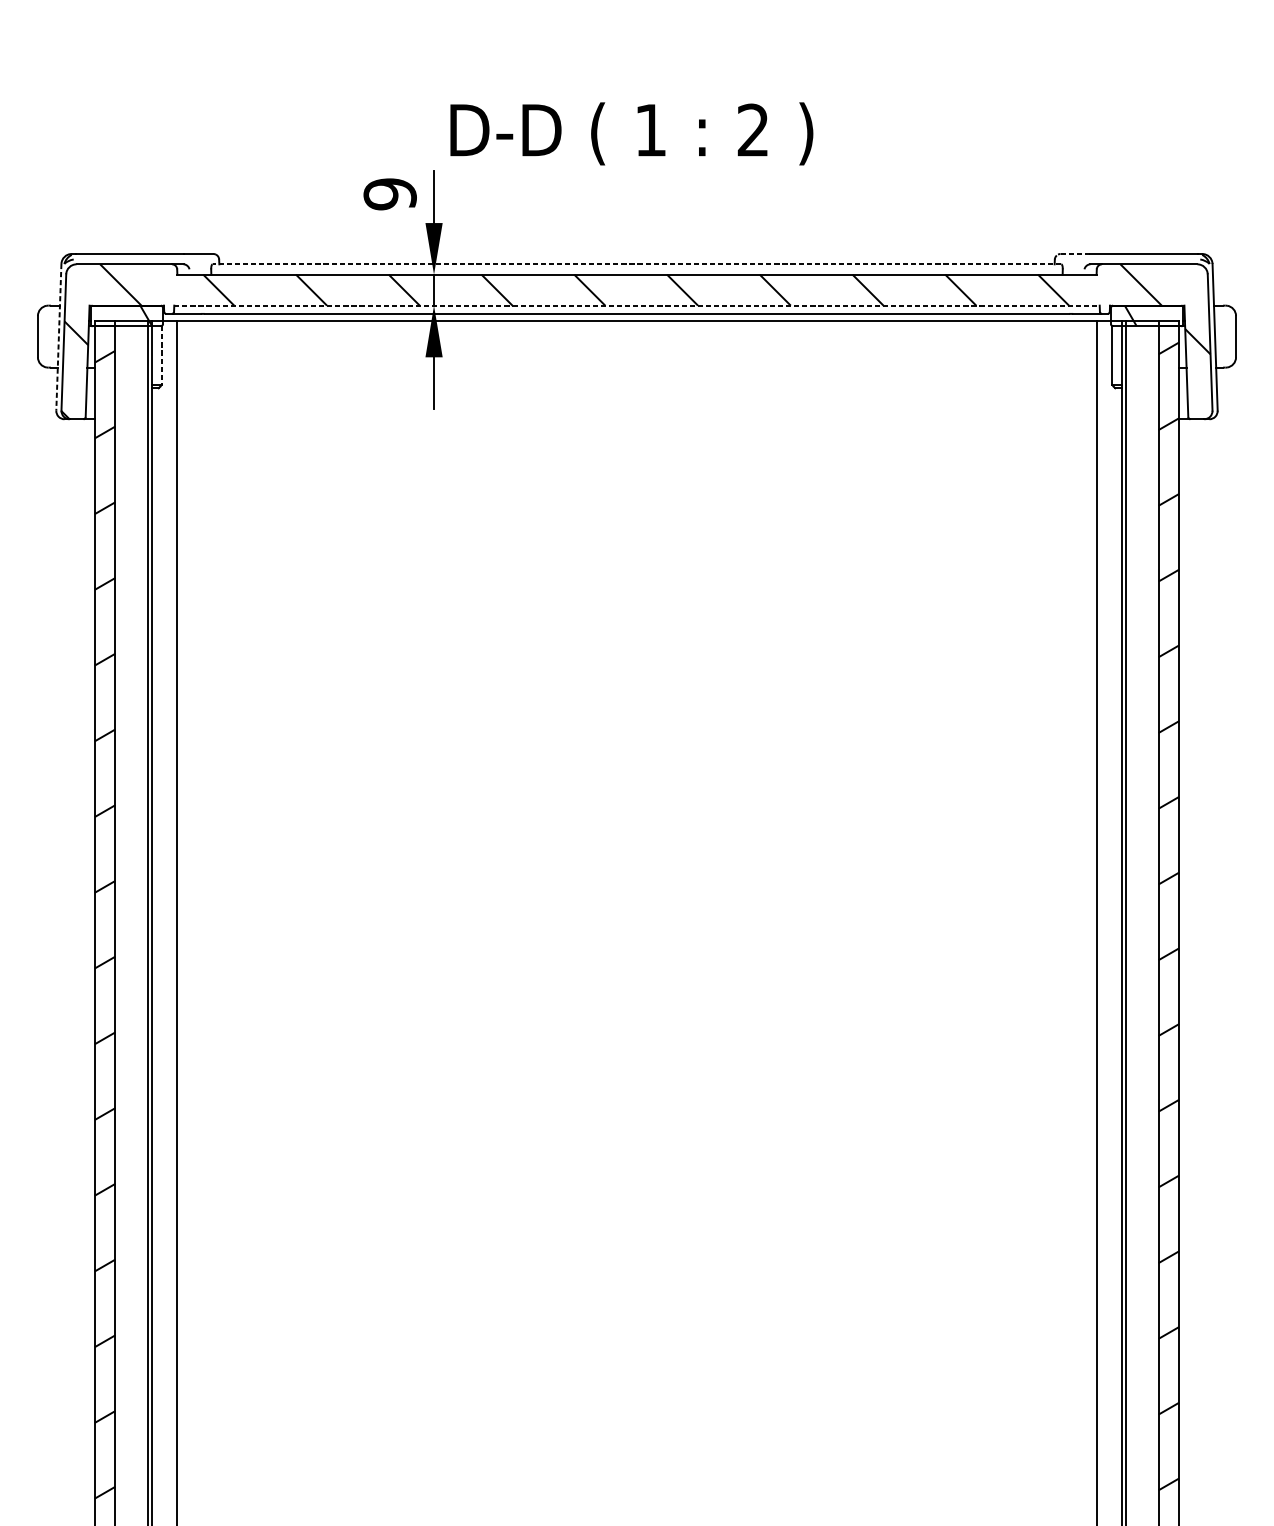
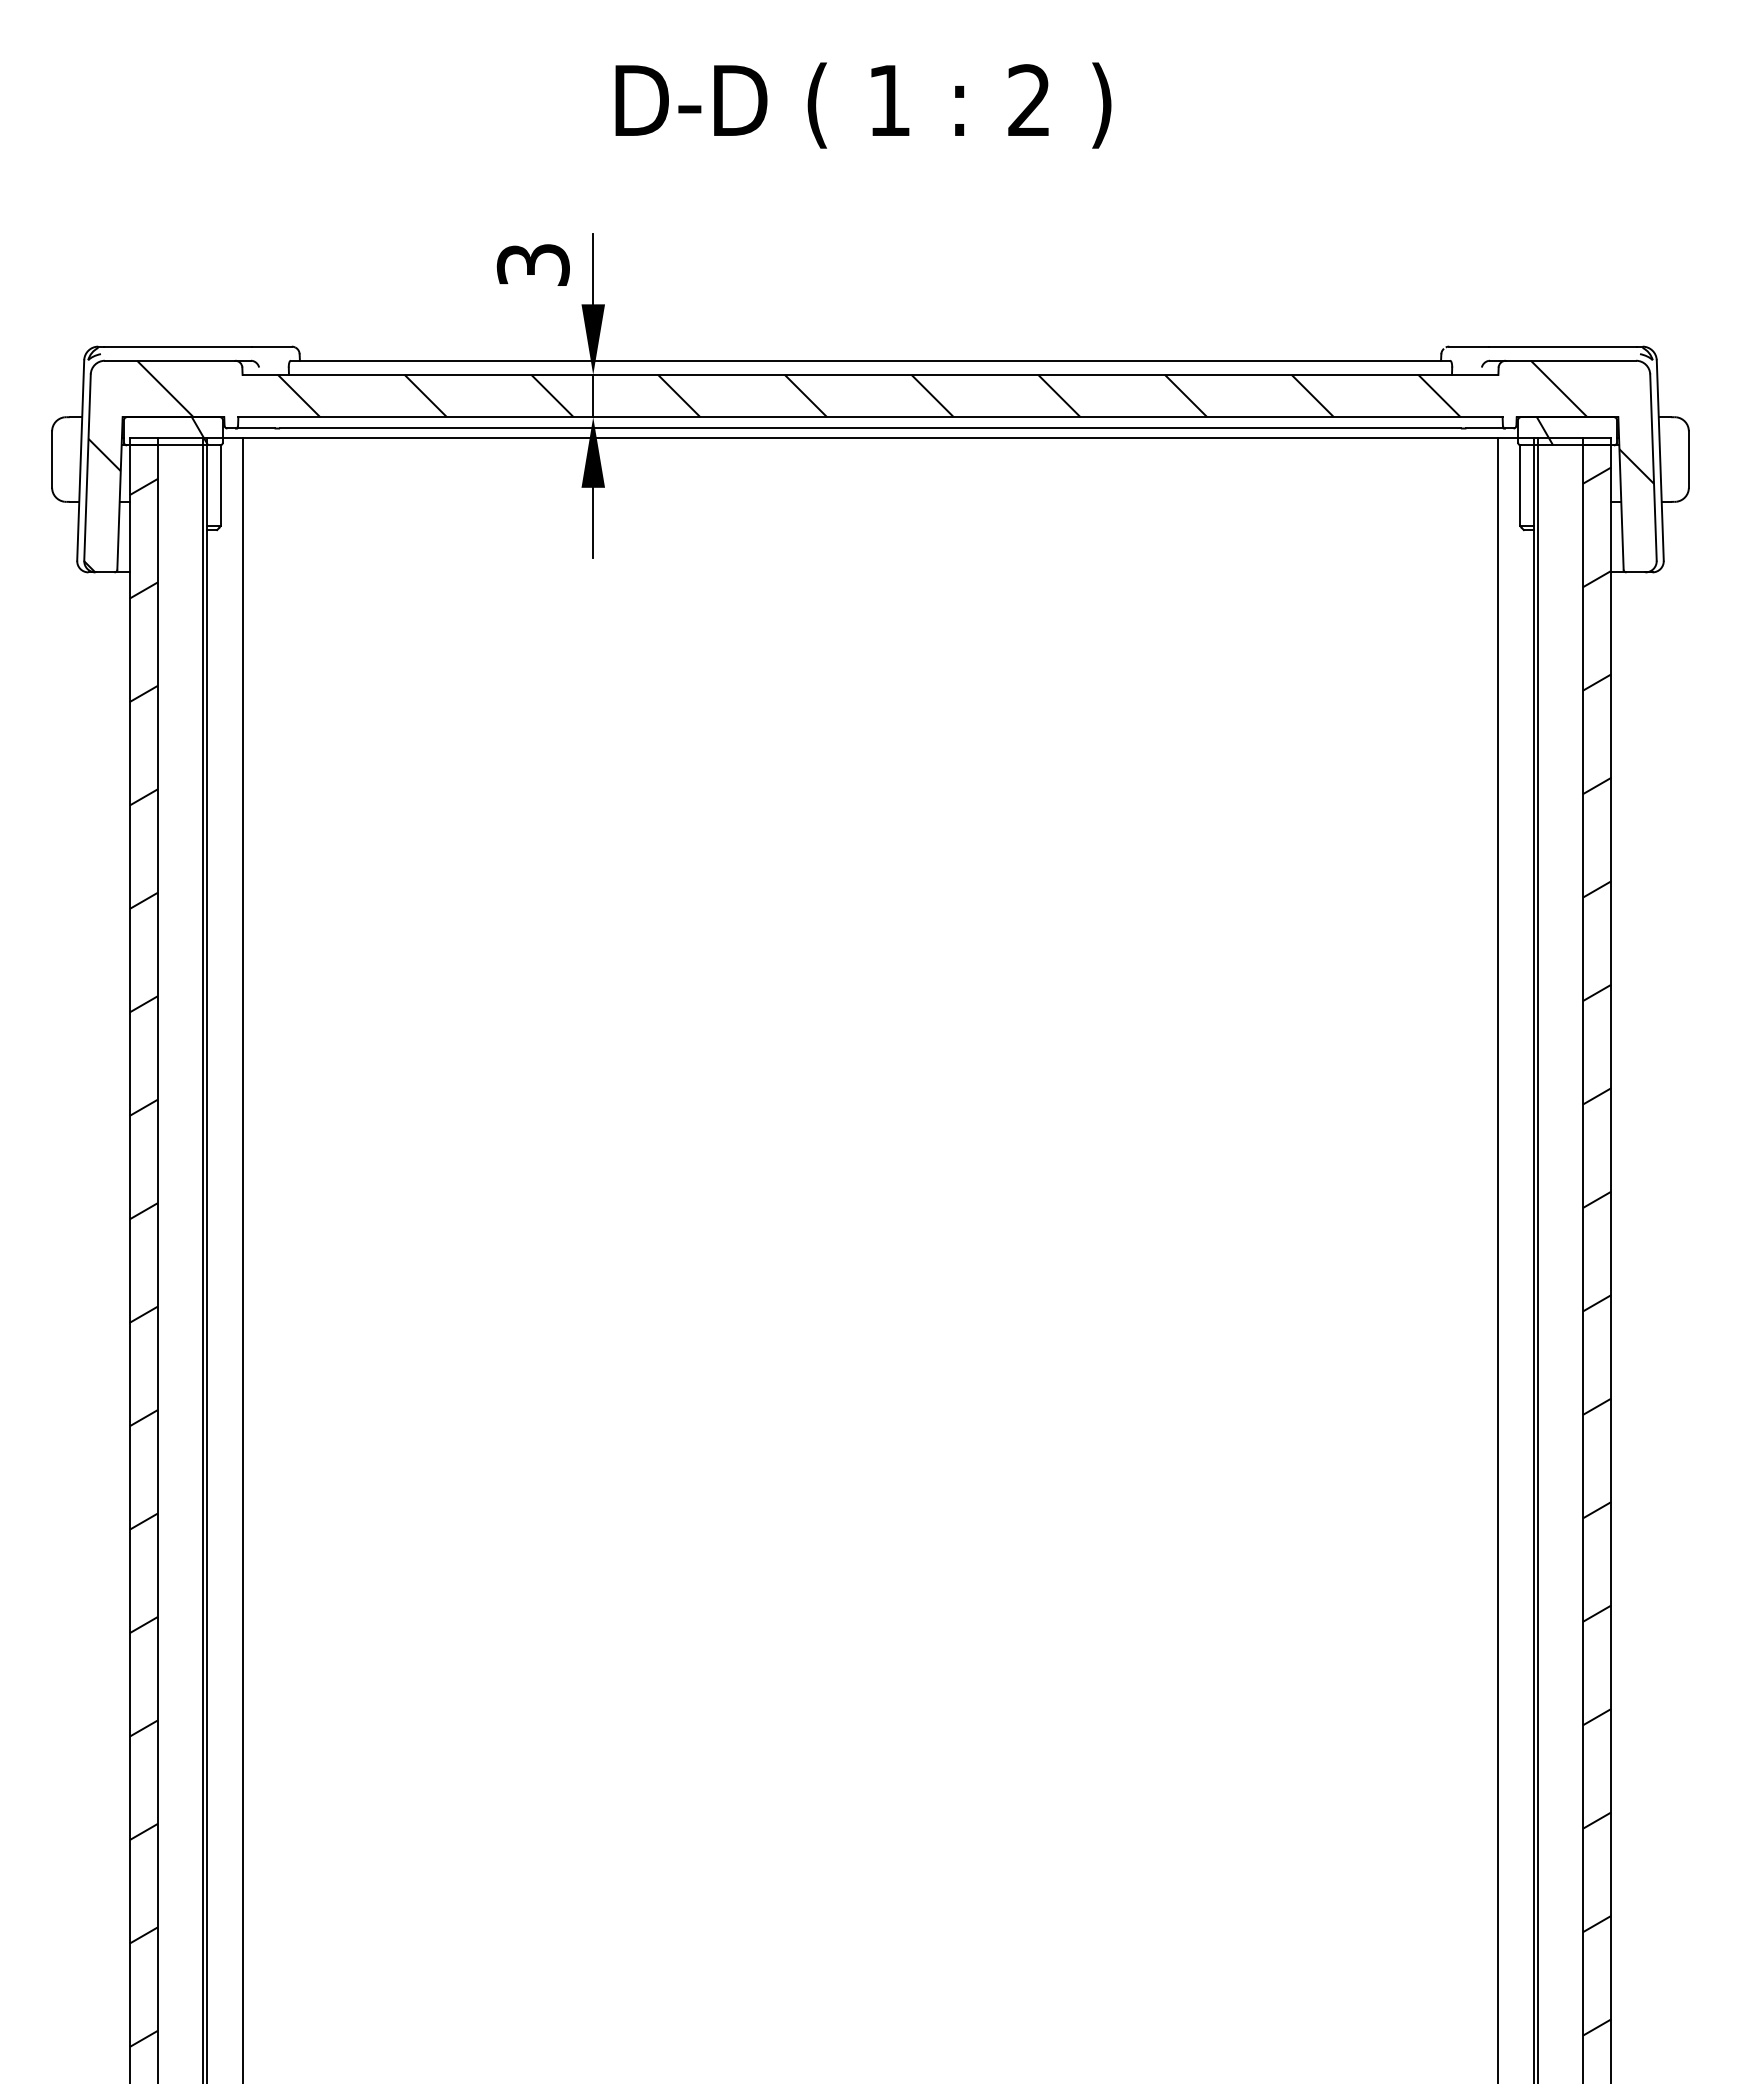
text: (631, 133) -> (863, 105), moved
text: (390, 194) -> (533, 265), 9 -> 3
line: (1075, 253) -> (1469, 346), dashed -> solid
line: (637, 264) -> (870, 360), dashed -> solid
line: (637, 305) -> (870, 417), dashed -> solid
line: (58, 338) -> (80, 461), dashed -> solid
line: (161, 356) -> (221, 486), dashed -> solid

